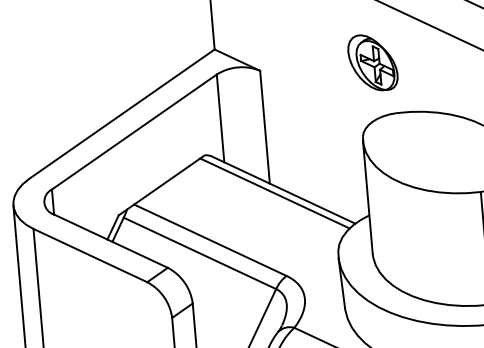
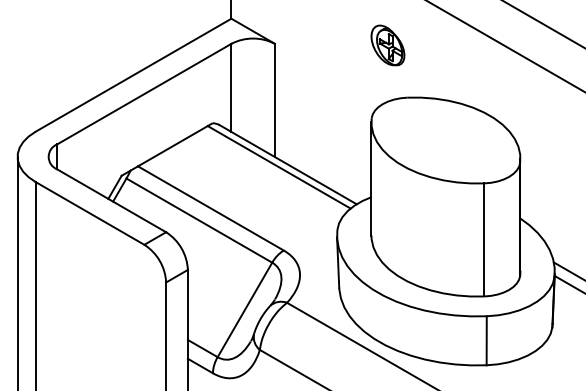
part: (372, 62) -> (387, 45), size x0.7

